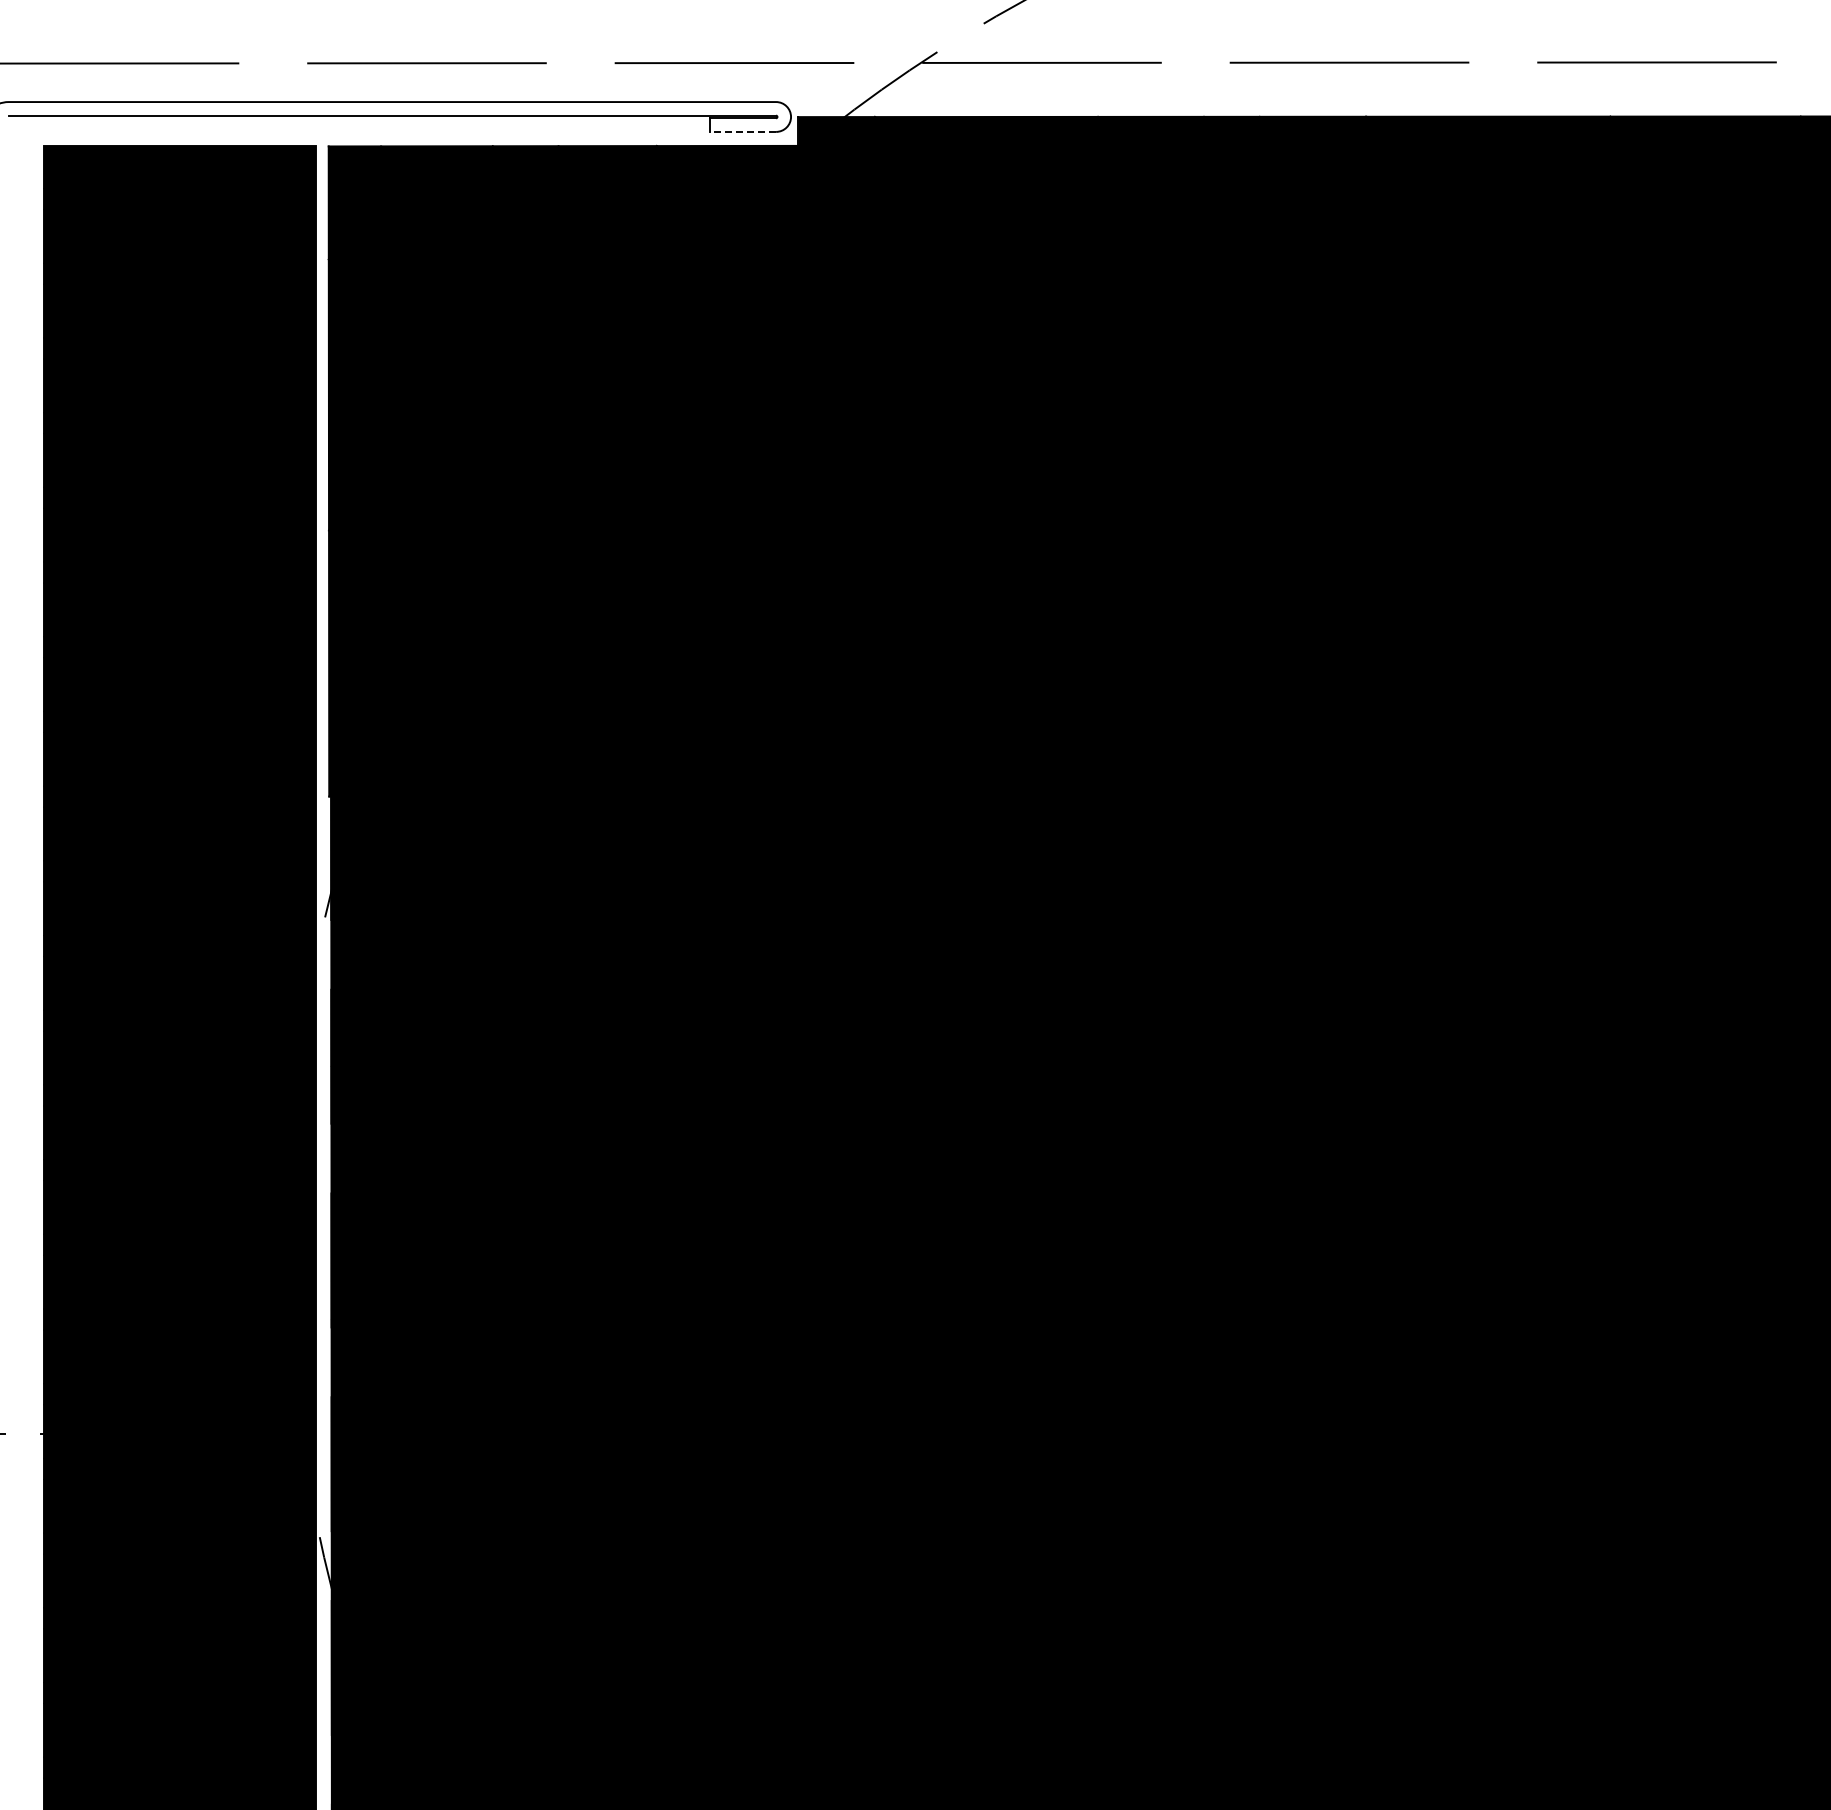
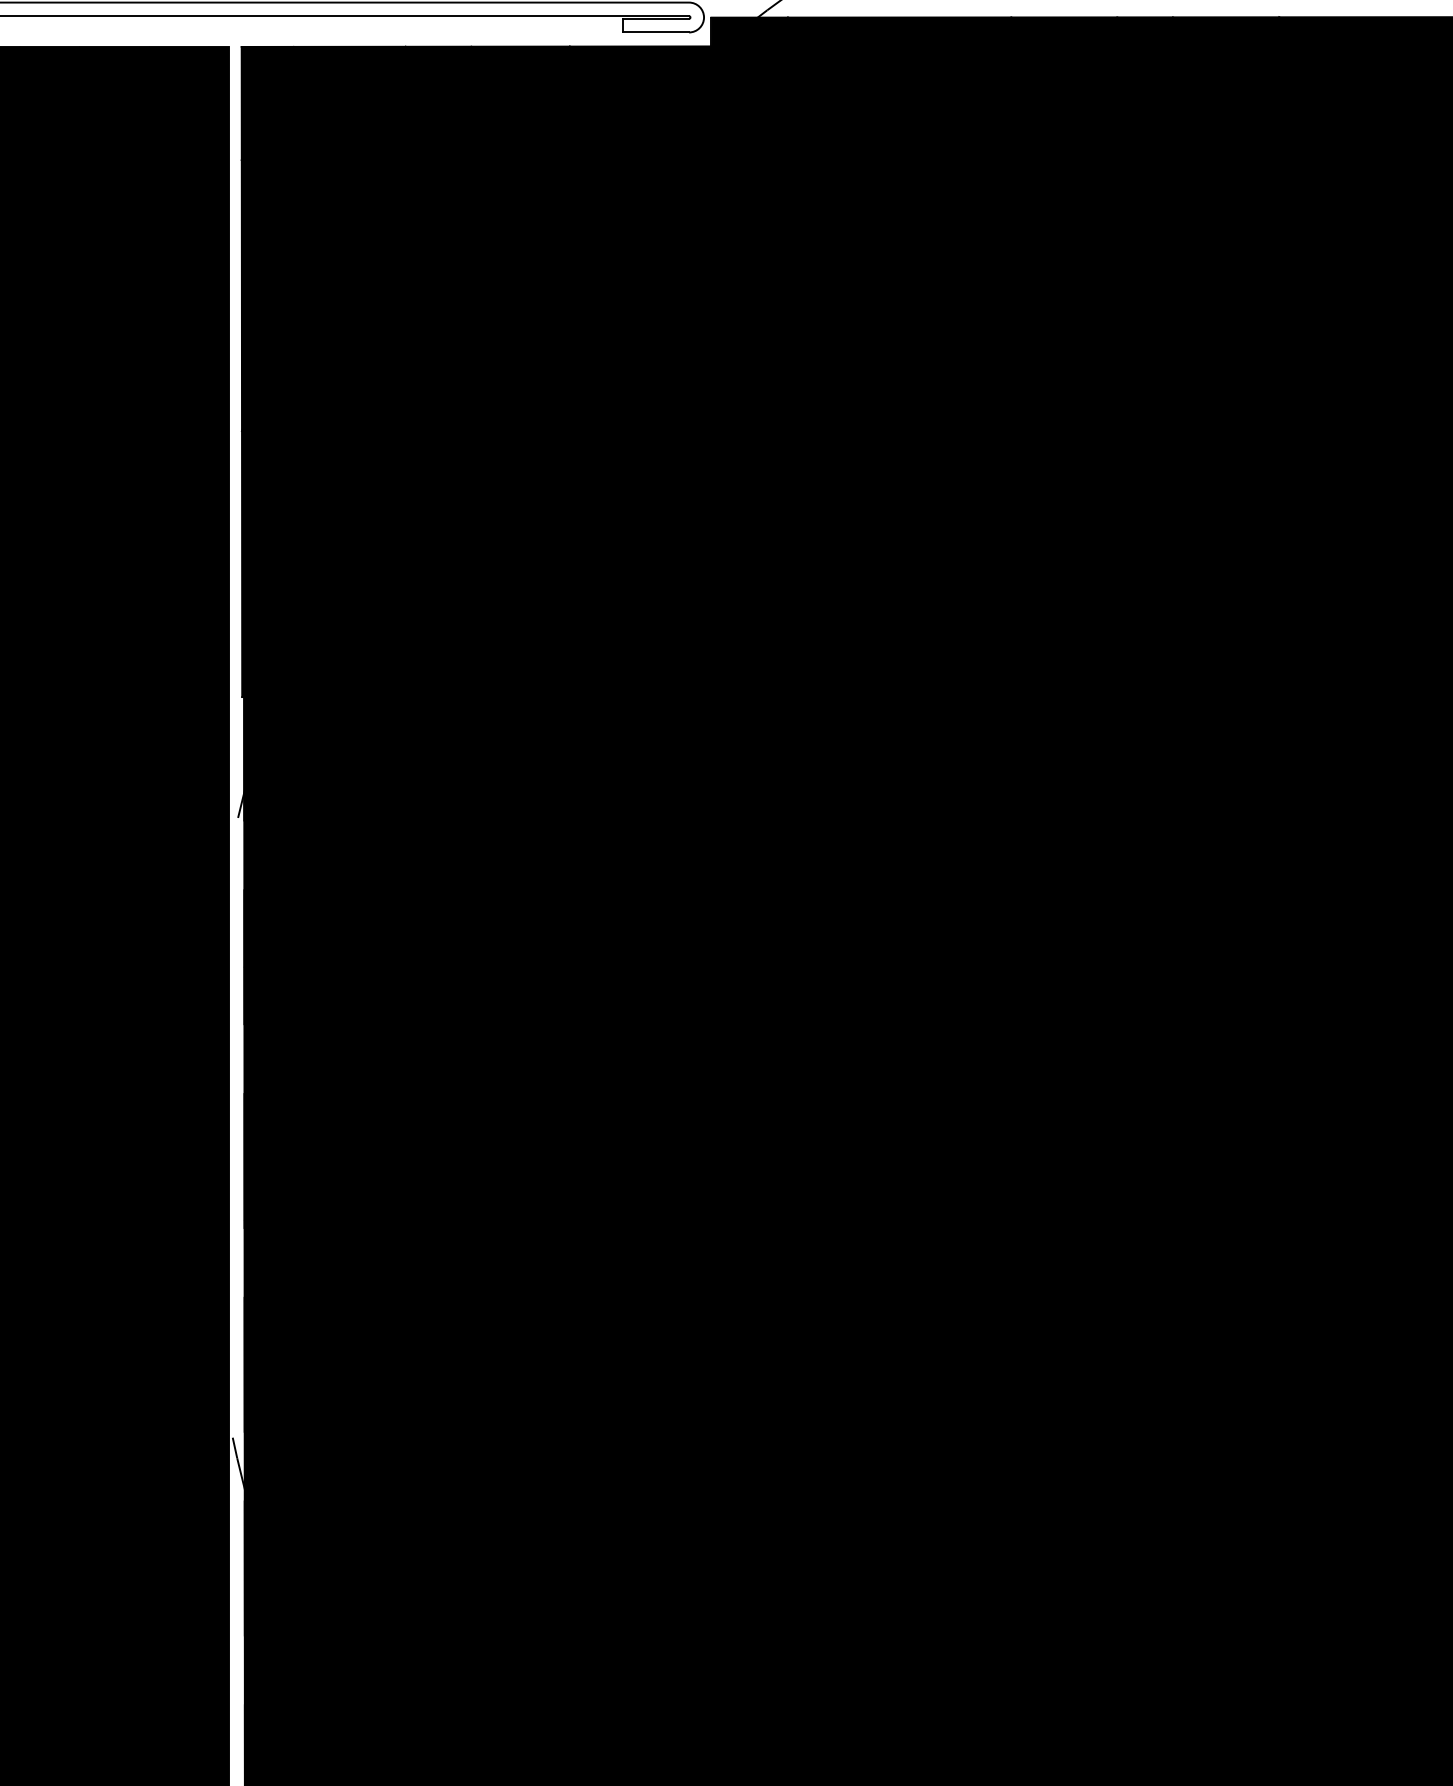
line: (742, 131) -> (655, 32), dashed -> solid

